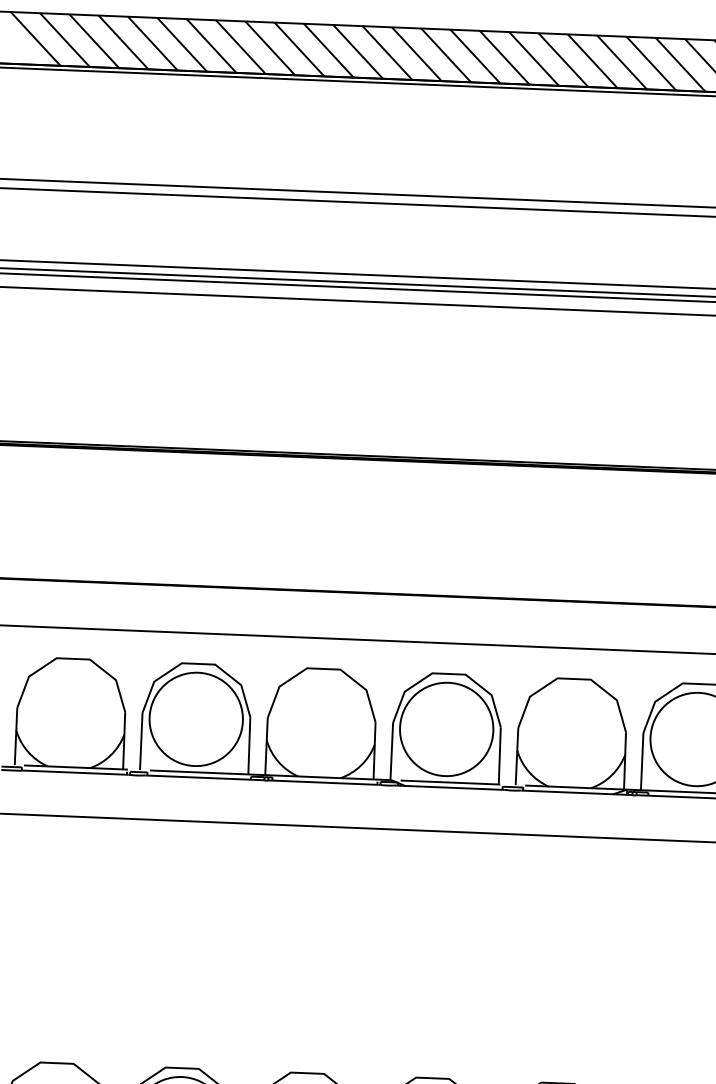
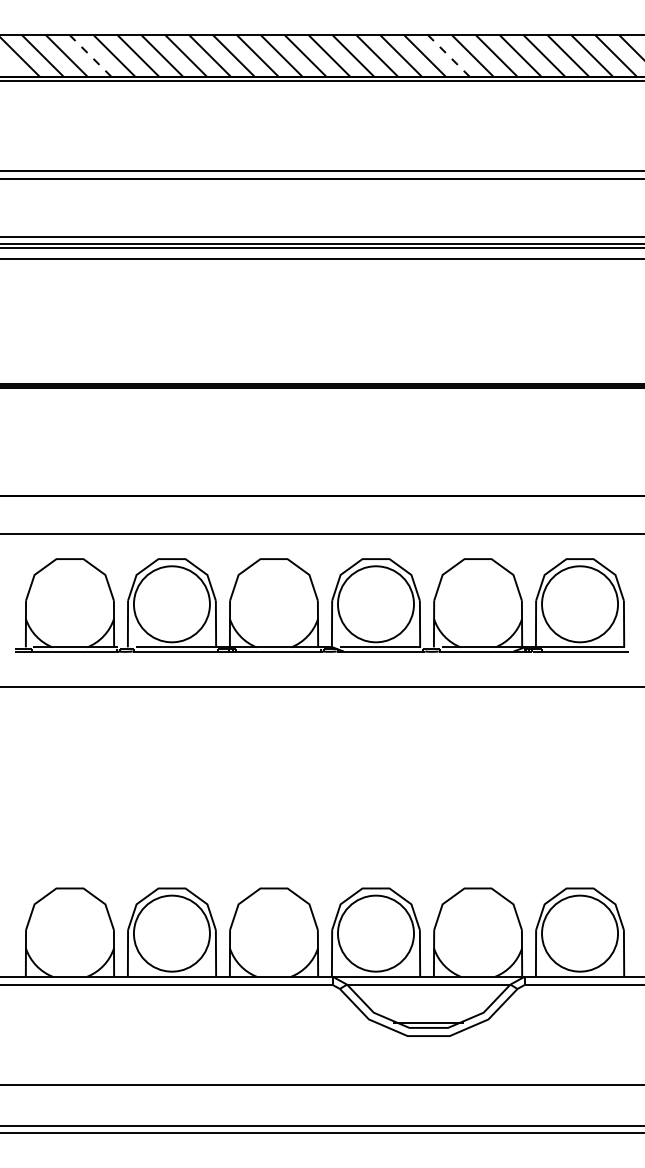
line: (123, 42) -> (90, 56), solid -> dashed
line: (563, 60) -> (449, 56), solid -> dashed

